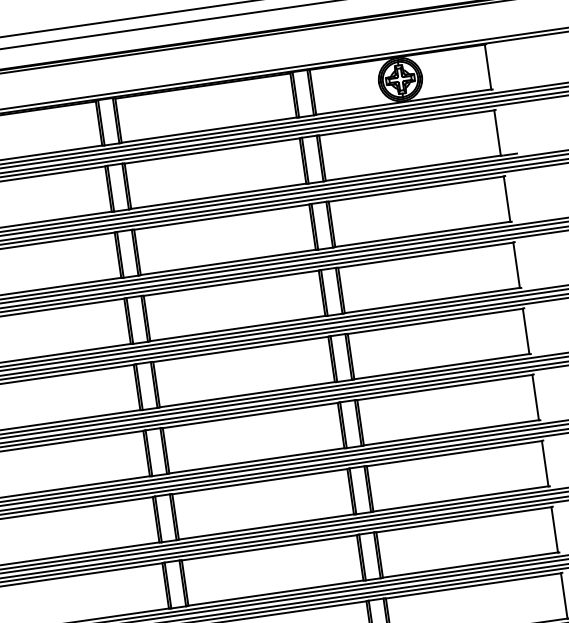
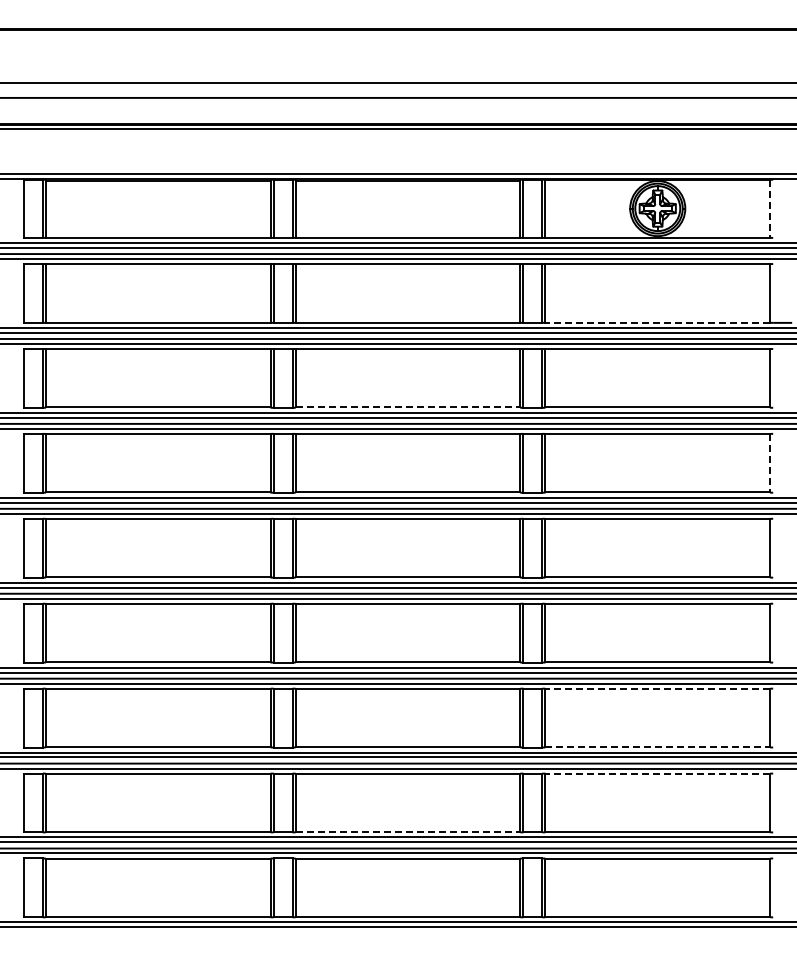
line: (488, 66) -> (770, 208), solid -> dashed
line: (413, 168) -> (657, 322), solid -> dashed
line: (228, 262) -> (408, 407), solid -> dashed
line: (516, 265) -> (770, 463), solid -> dashed
line: (454, 453) -> (657, 688), solid -> dashed
line: (461, 499) -> (658, 747), solid -> dashed
line: (463, 519) -> (657, 773), solid -> dashed
line: (276, 593) -> (408, 832), solid -> dashed

